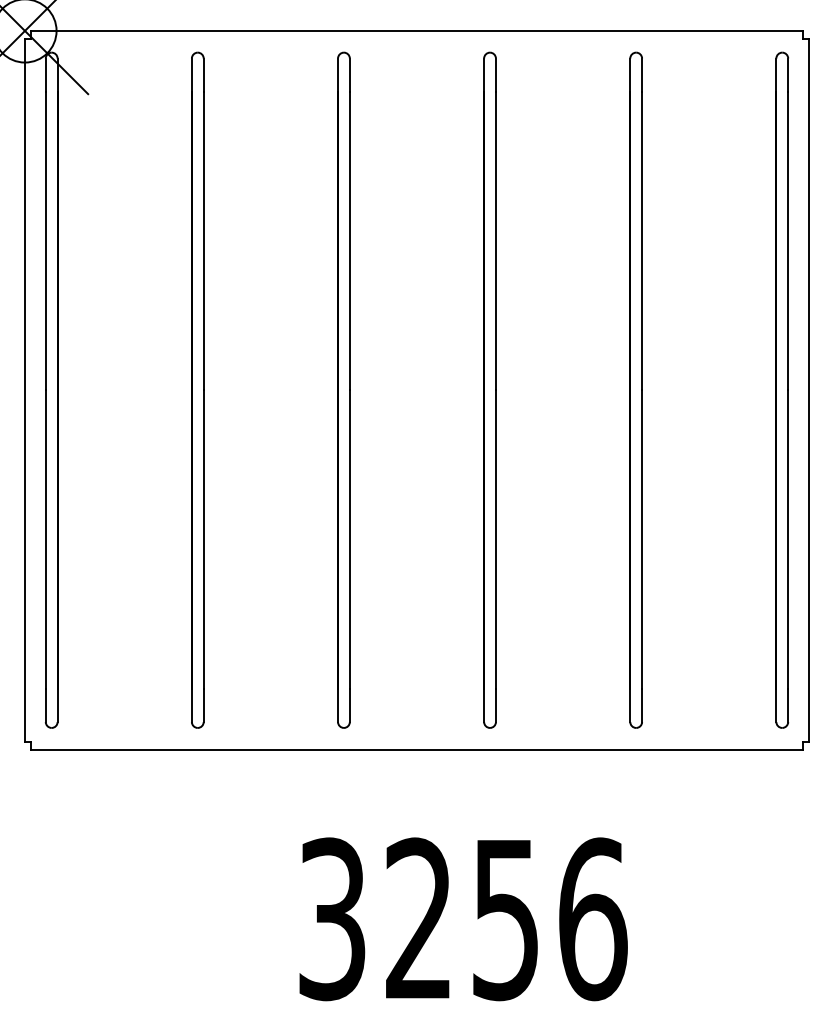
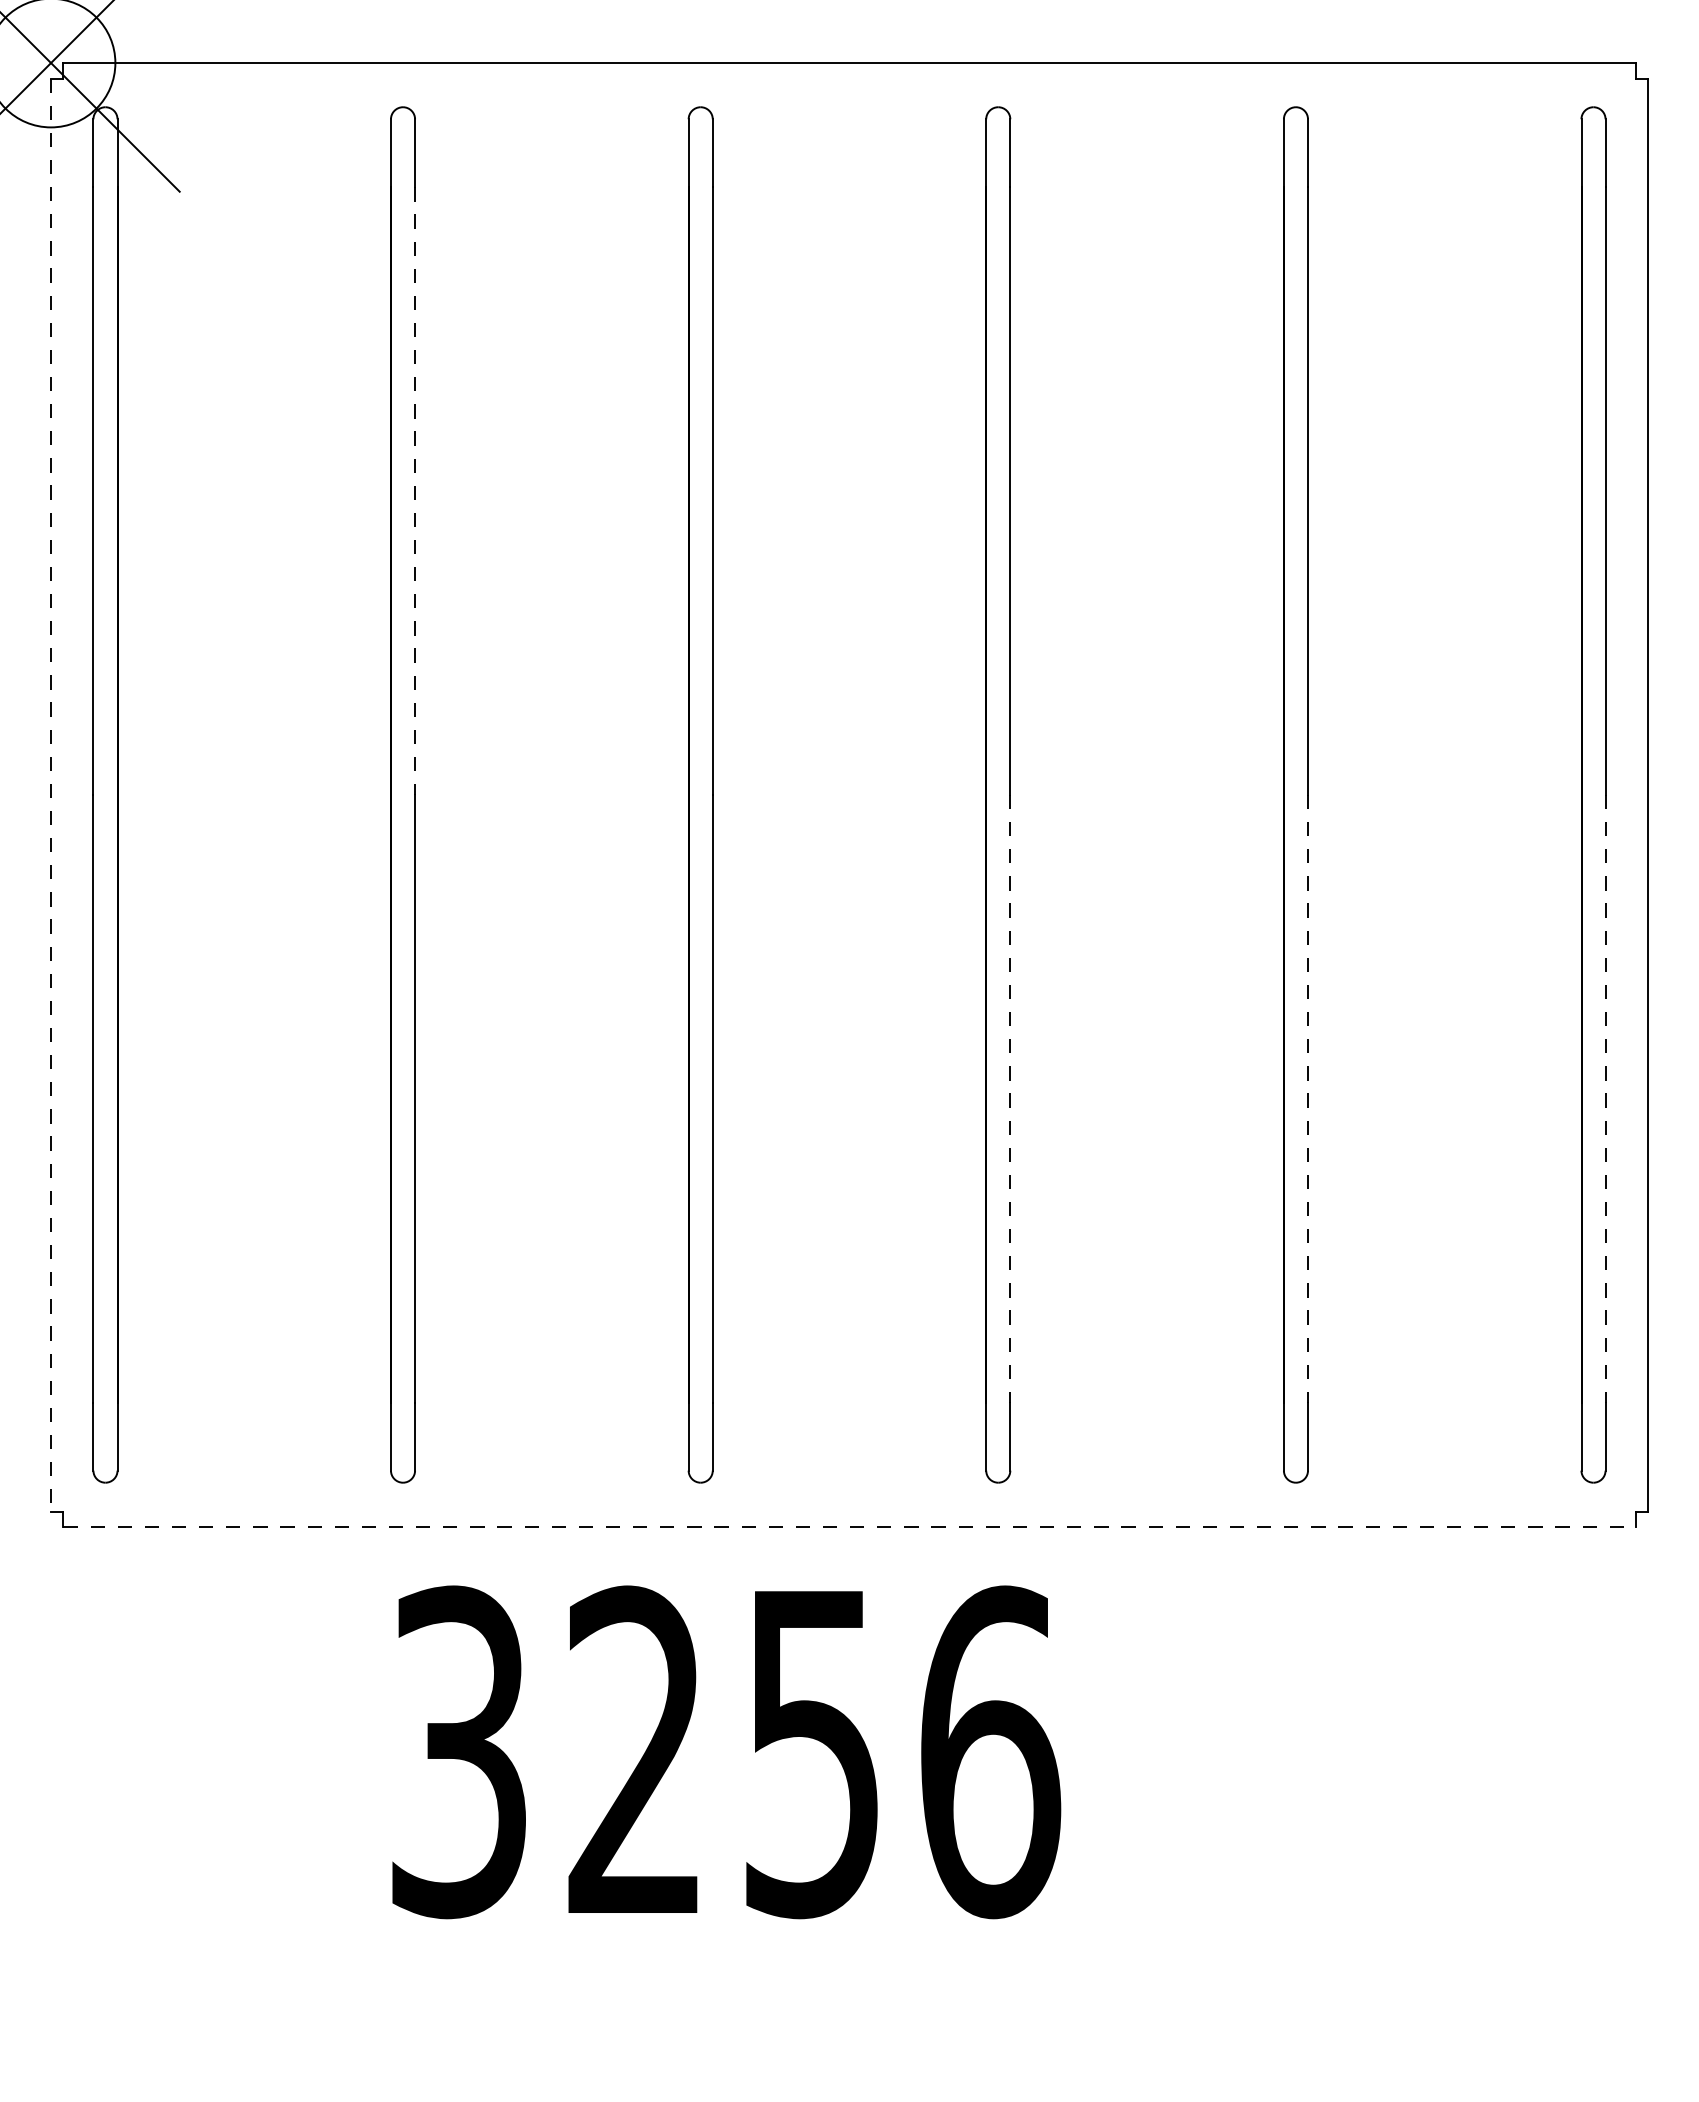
line: (203, 241) -> (414, 491), solid -> dashed
line: (24, 390) -> (50, 795), solid -> dashed
line: (495, 540) -> (1009, 1100), solid -> dashed
line: (642, 540) -> (1308, 1100), solid -> dashed
line: (788, 540) -> (1606, 1100), solid -> dashed
line: (417, 749) -> (850, 1526), solid -> dashed
text: (463, 919) -> (726, 1752), moved

